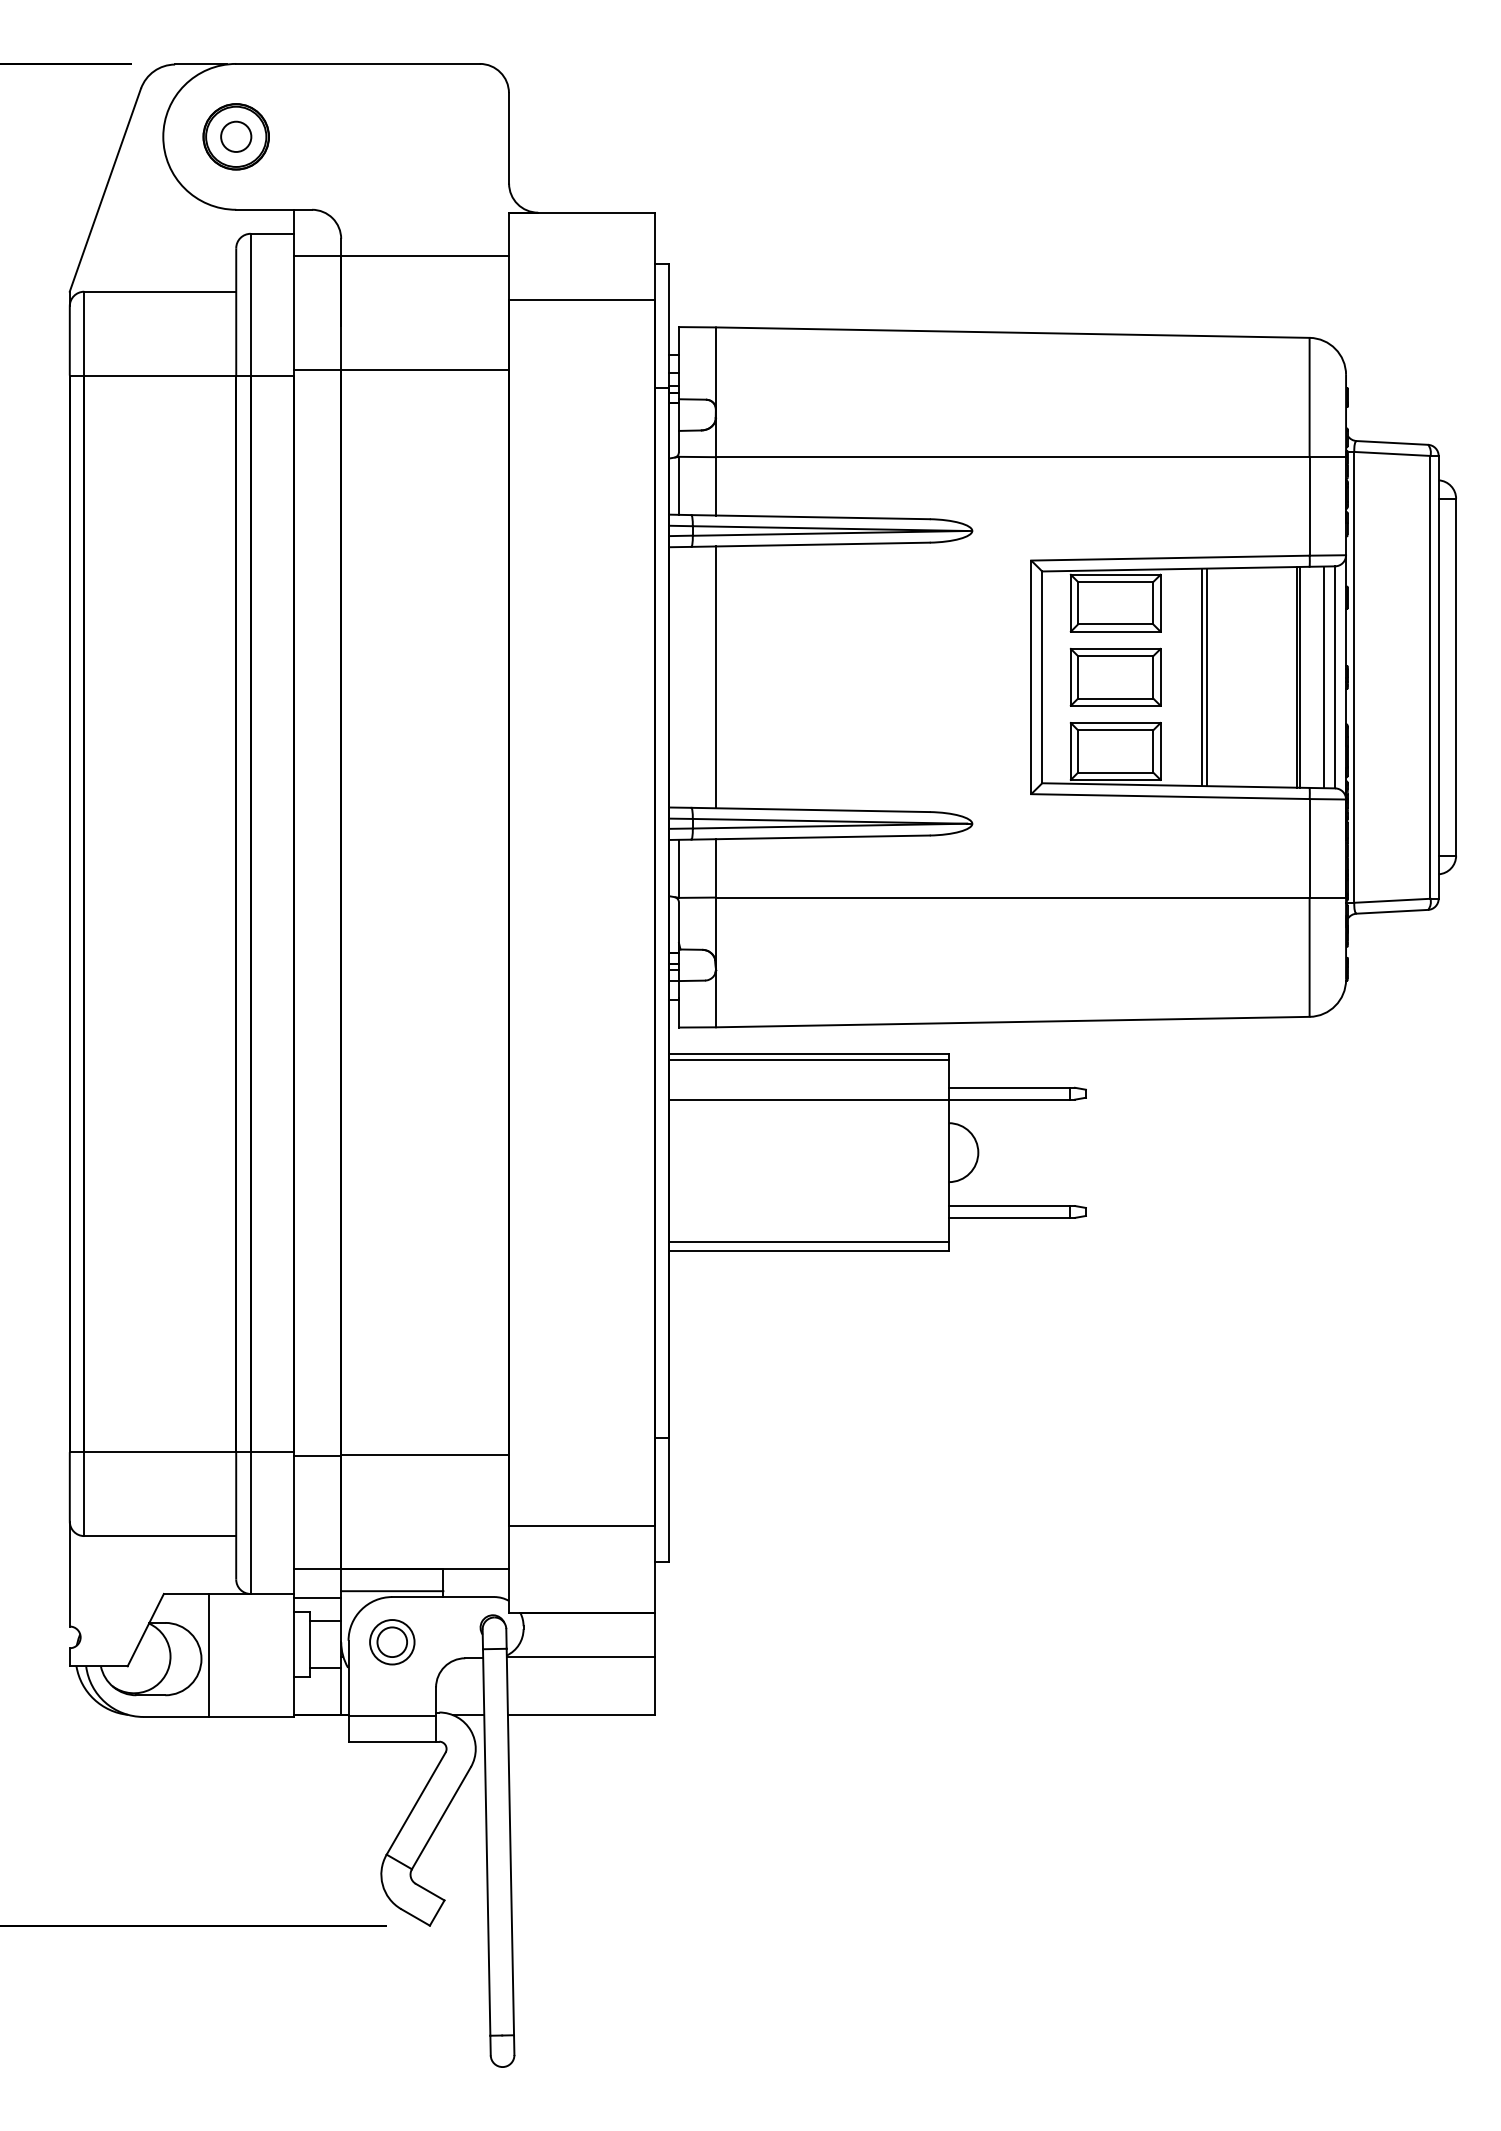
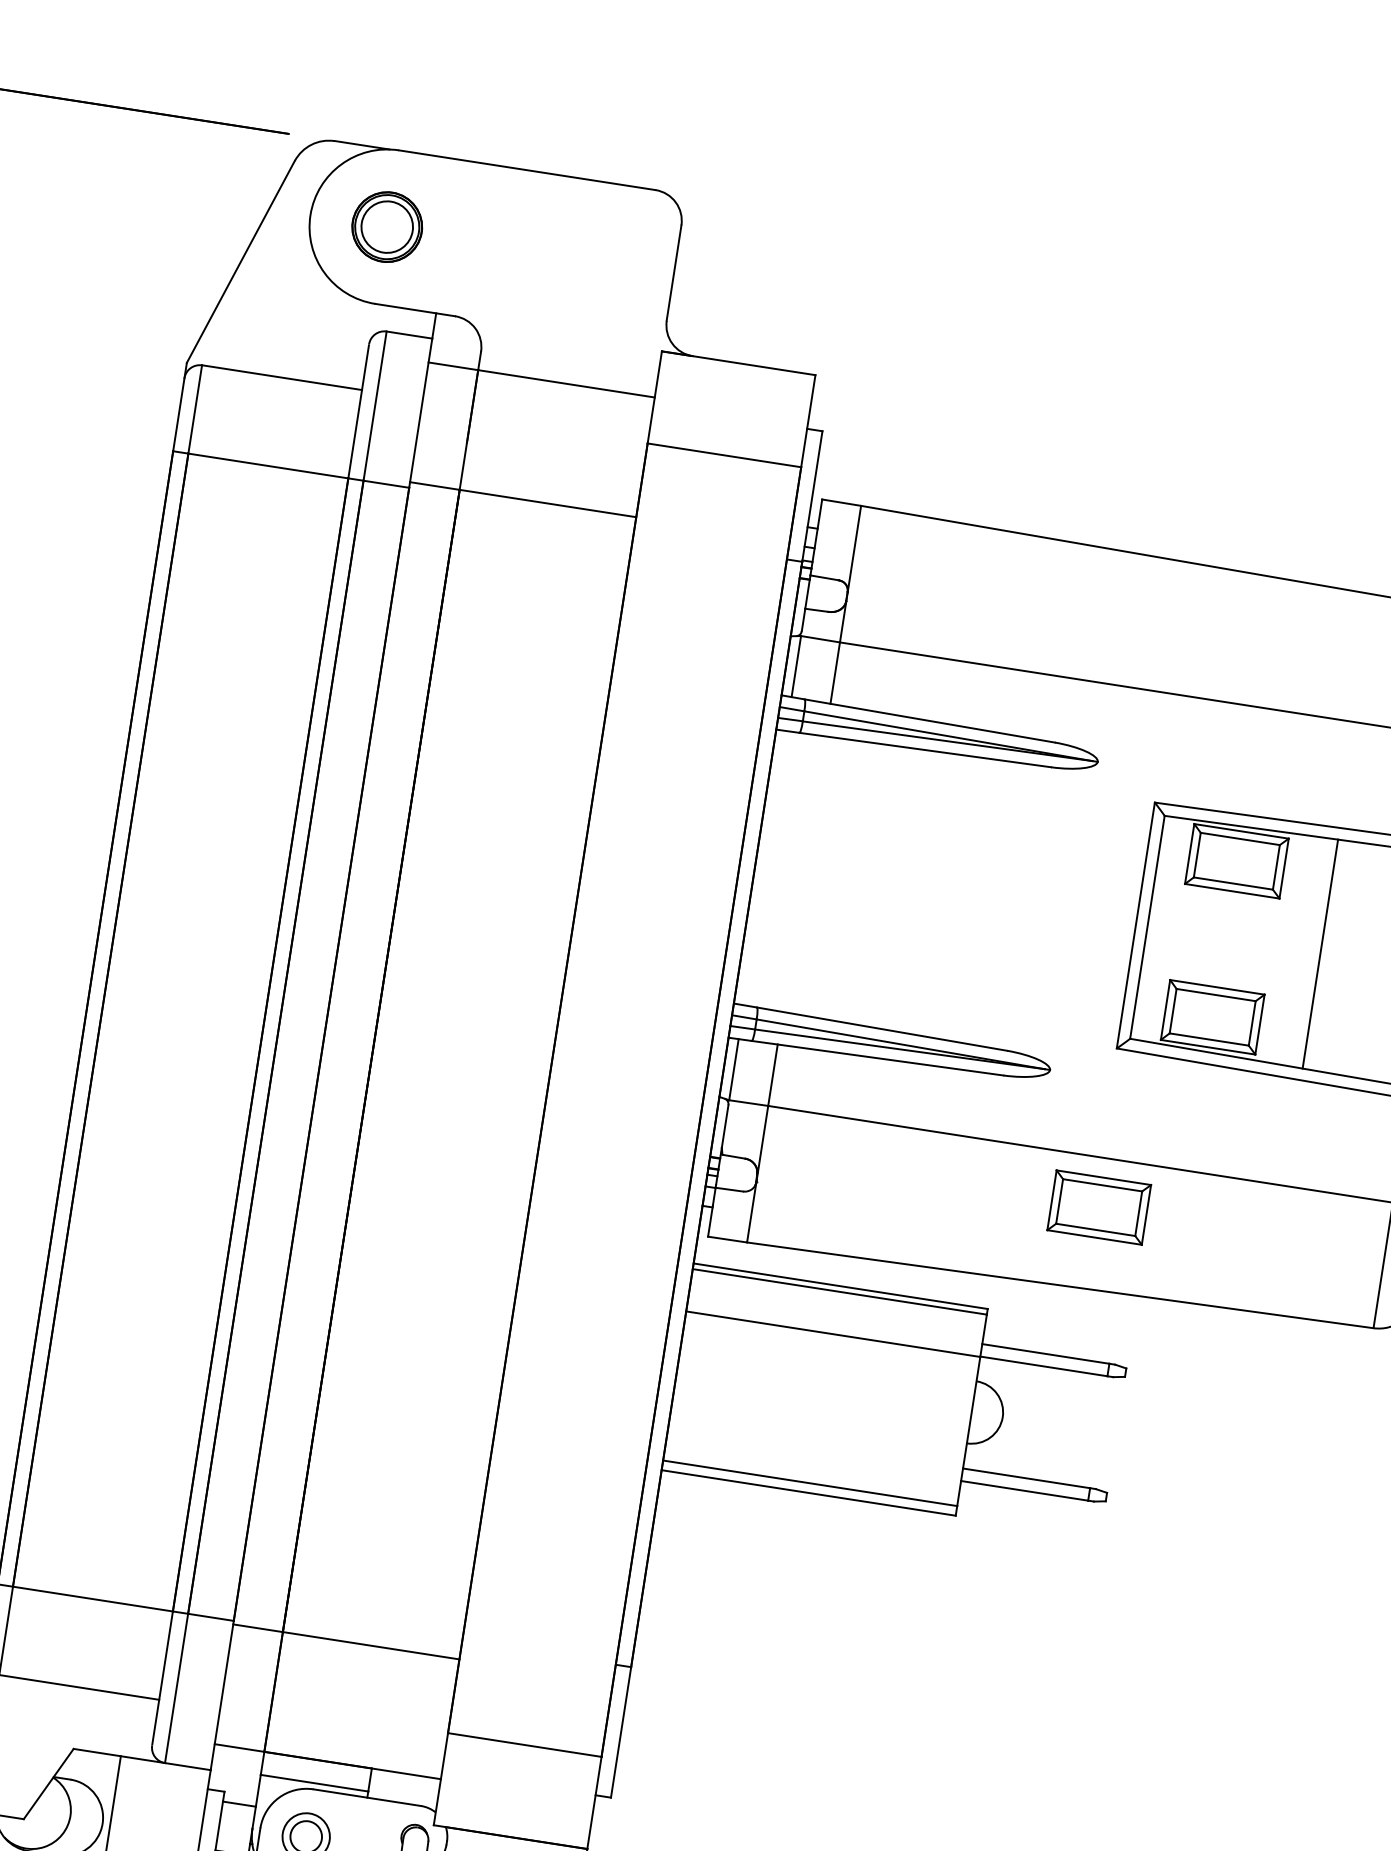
circle: (236, 136) -> (387, 226), size x1.6
part: (1115, 676) -> (1099, 1206), moved
line: (715, 677) -> (803, 874), removed
line: (1202, 677) -> (1316, 953), removed
line: (317, 1598) -> (234, 1778), removed

